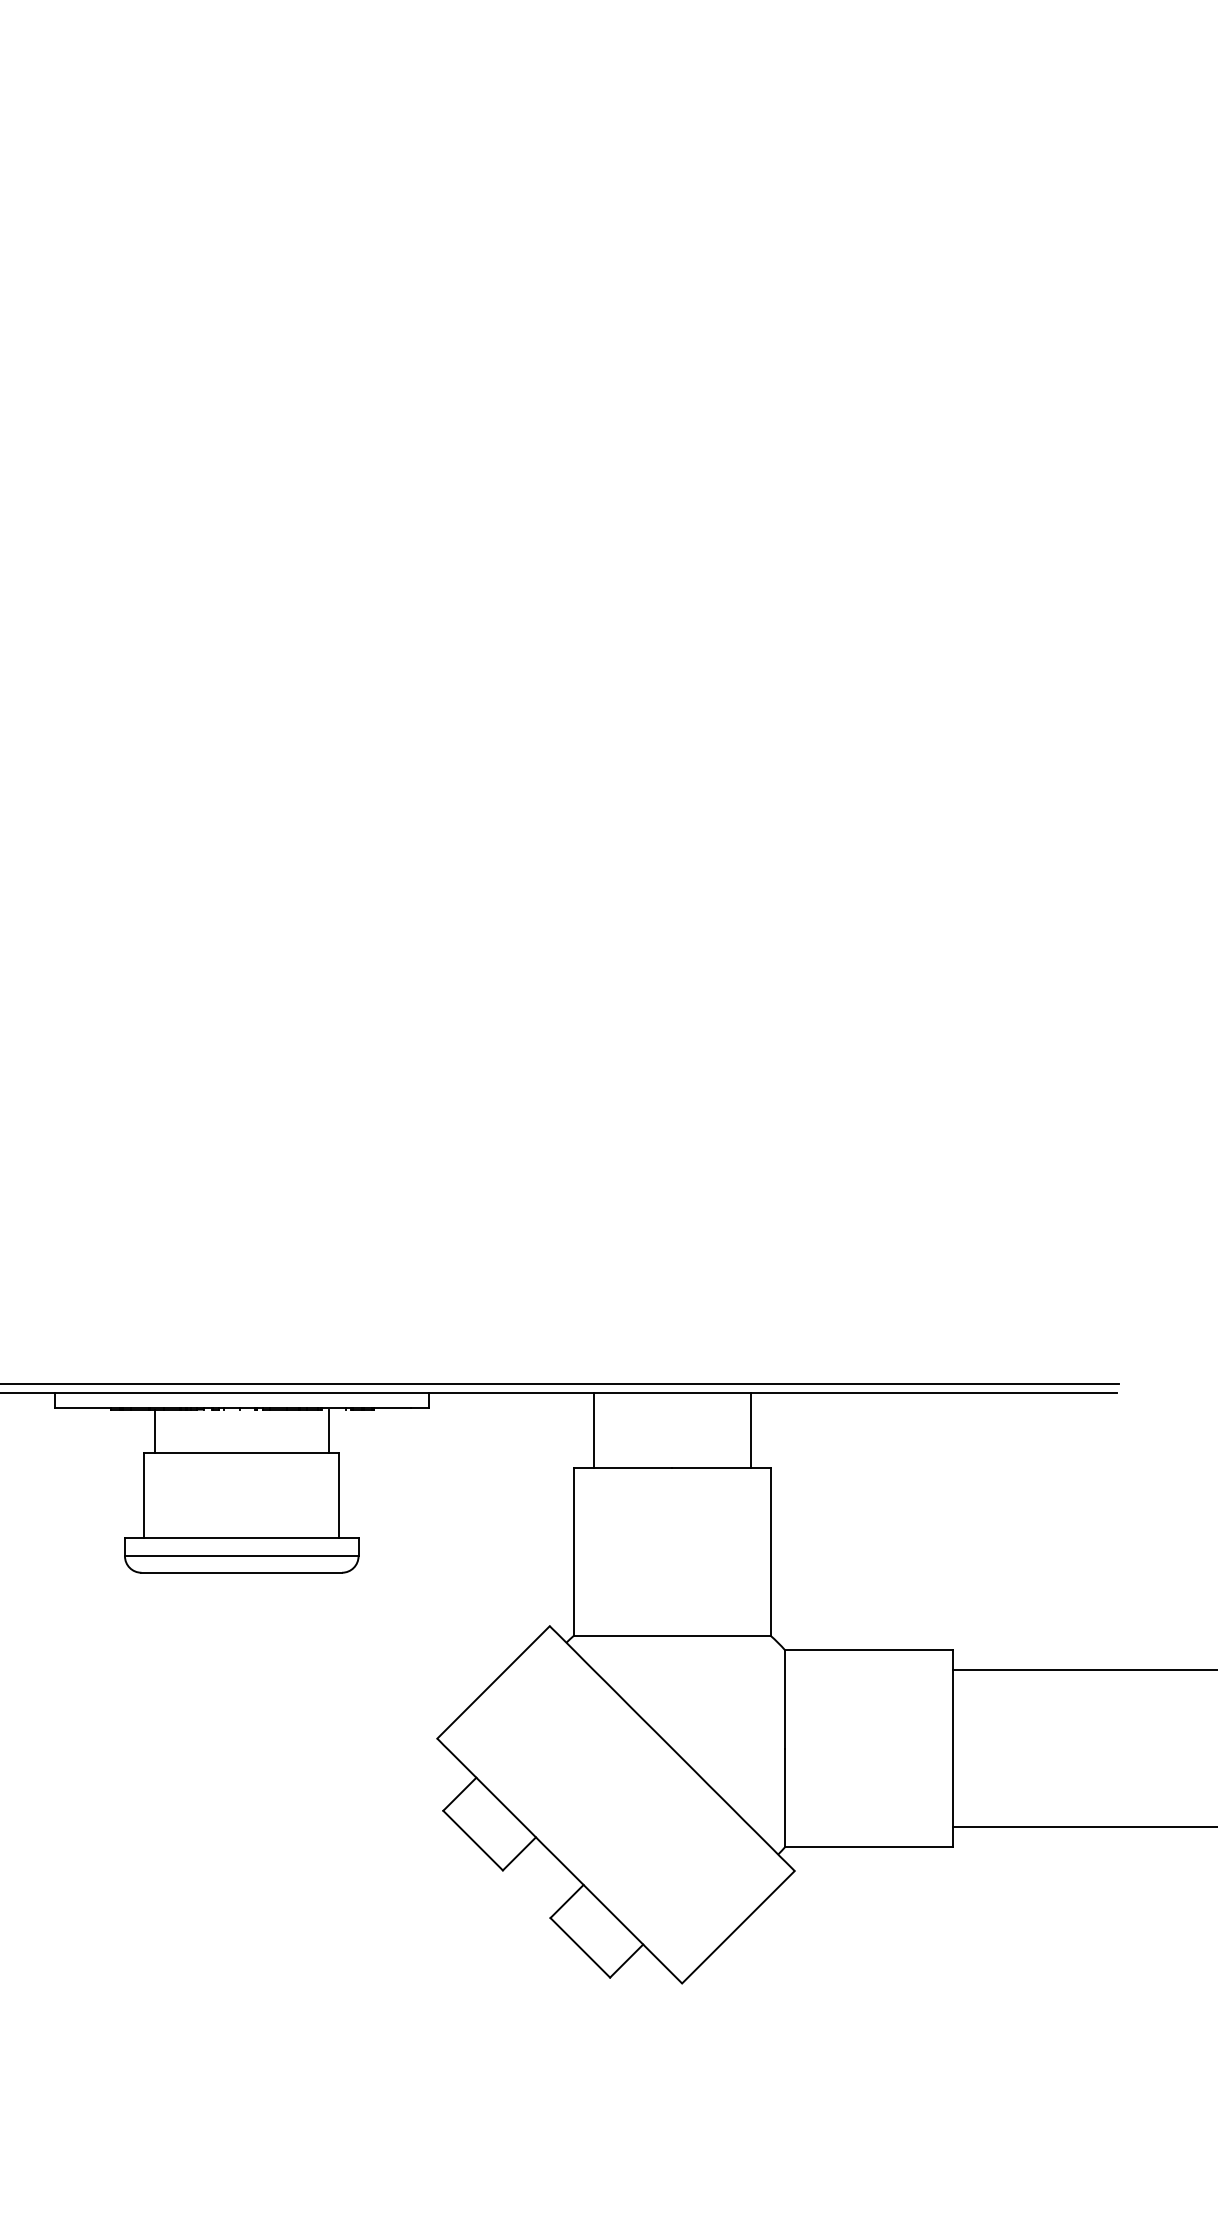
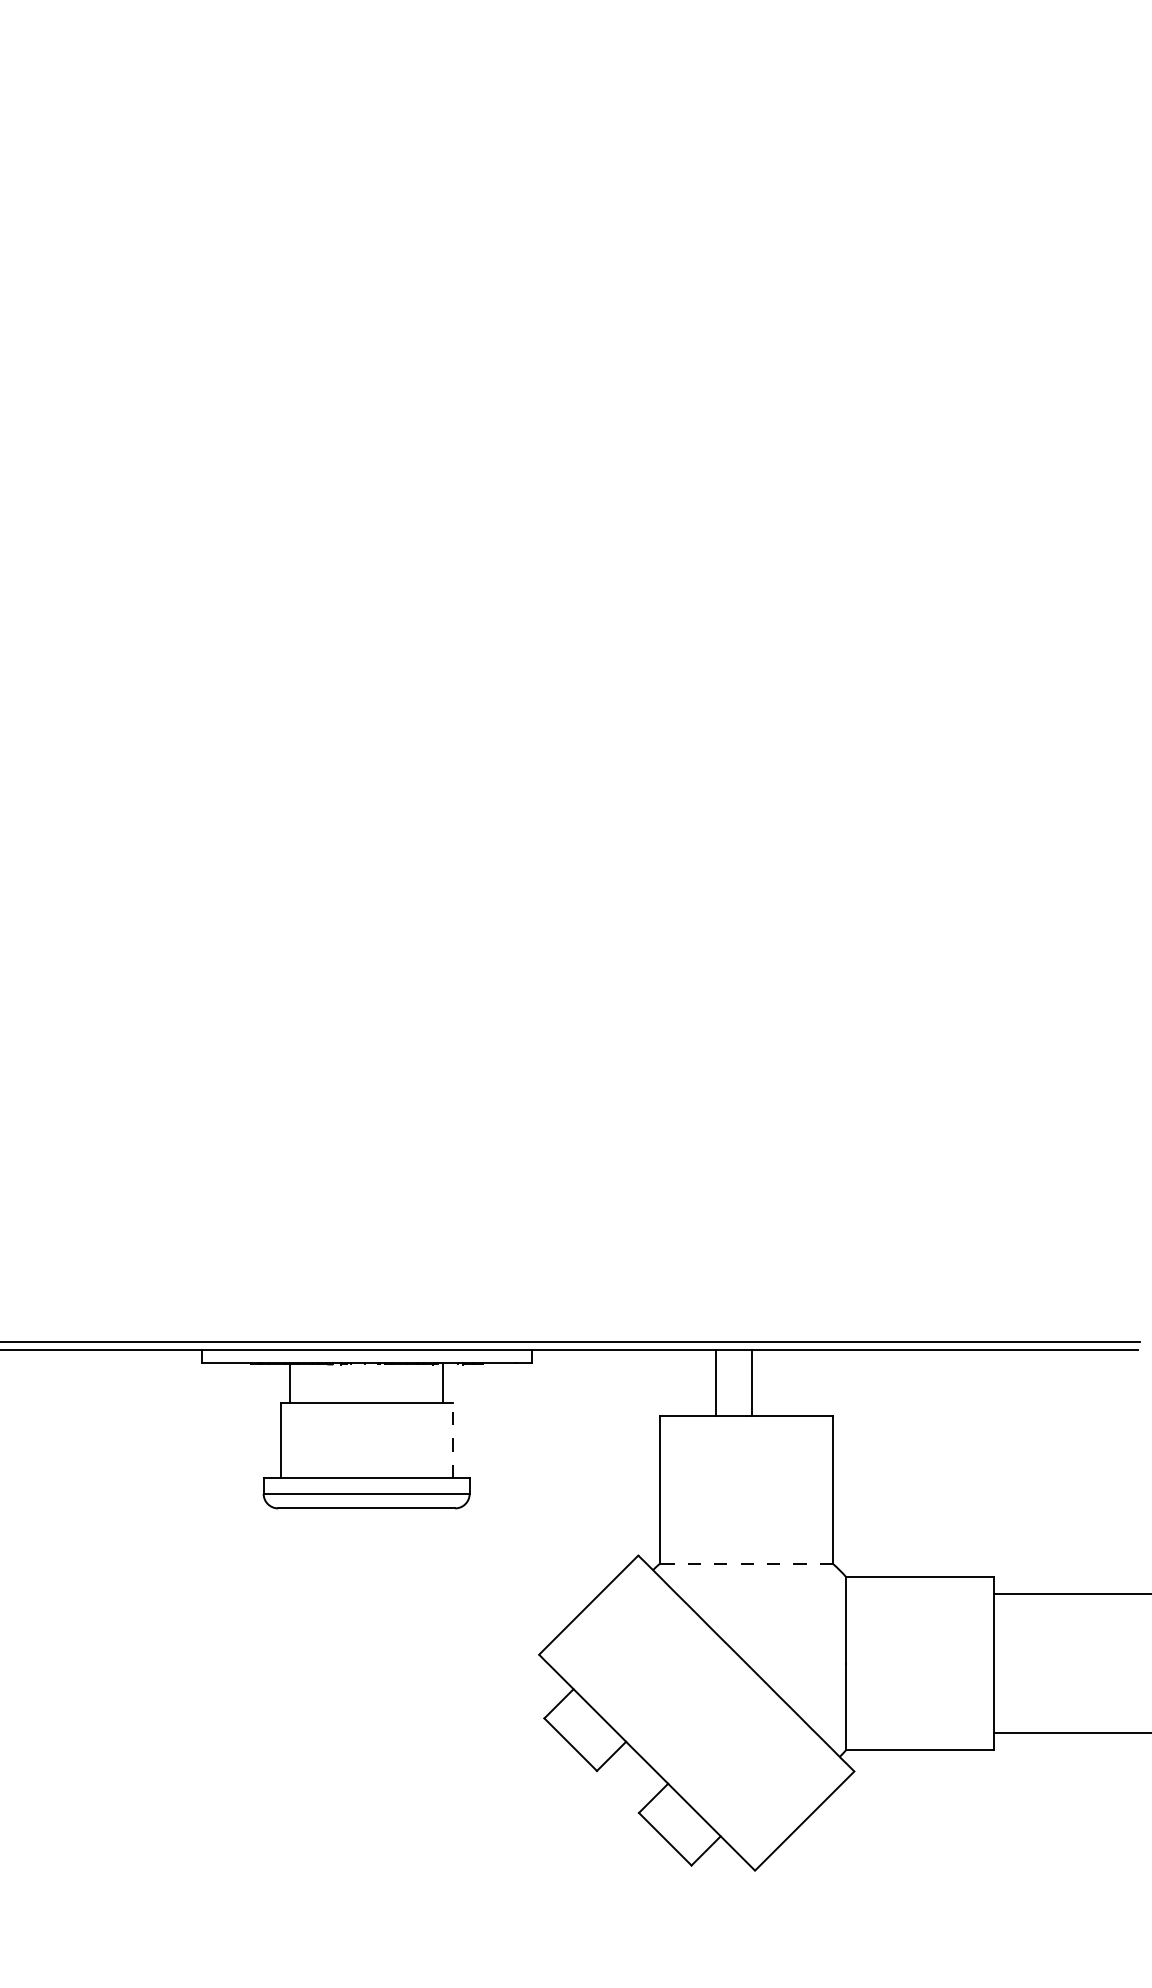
line: (594, 1429) -> (716, 1382), moved
line: (750, 1429) -> (751, 1382), moved
line: (339, 1495) -> (452, 1440), solid -> dashed
line: (672, 1635) -> (746, 1563), solid -> dashed

